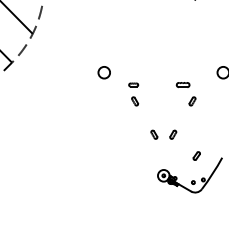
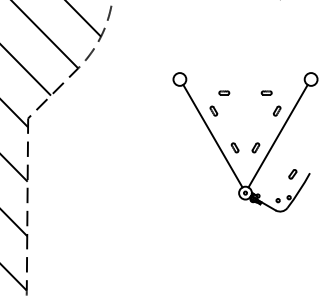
part: (133, 84) -> (224, 92), moved
part: (182, 84) -> (266, 92), size x0.71
line: (133, 123) -> (212, 135), added
line: (192, 123) -> (277, 135), added
part: (196, 156) -> (292, 174), moved

